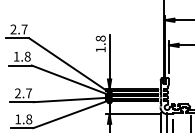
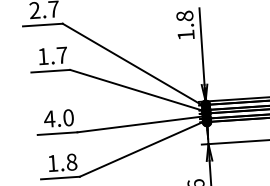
text: (27, 56) -> (61, 55), 1.8 -> 1.7
text: (23, 93) -> (59, 118), 2.7 -> 4.0

